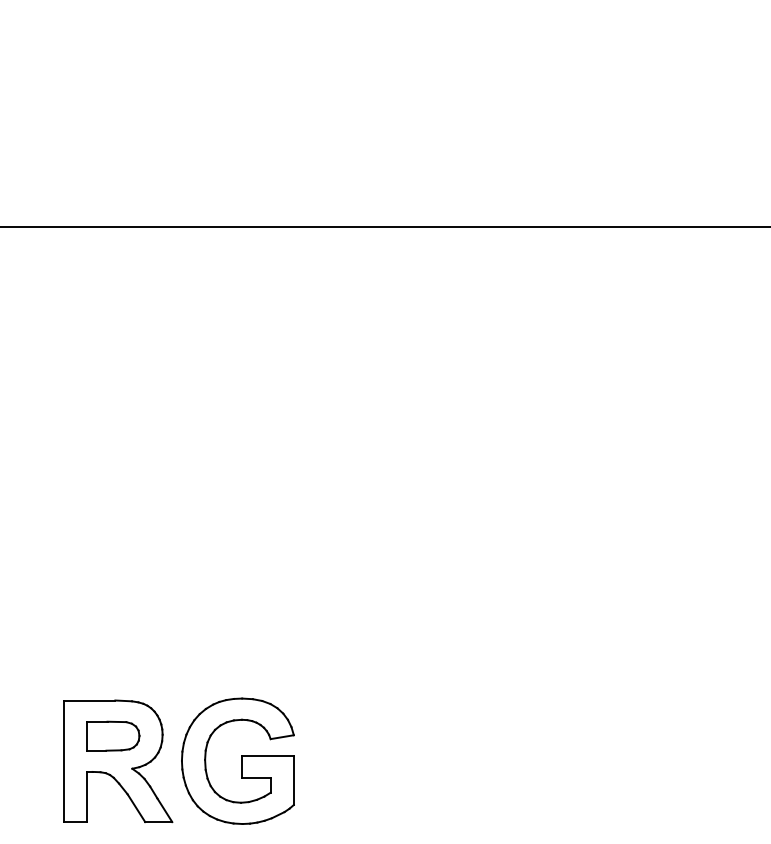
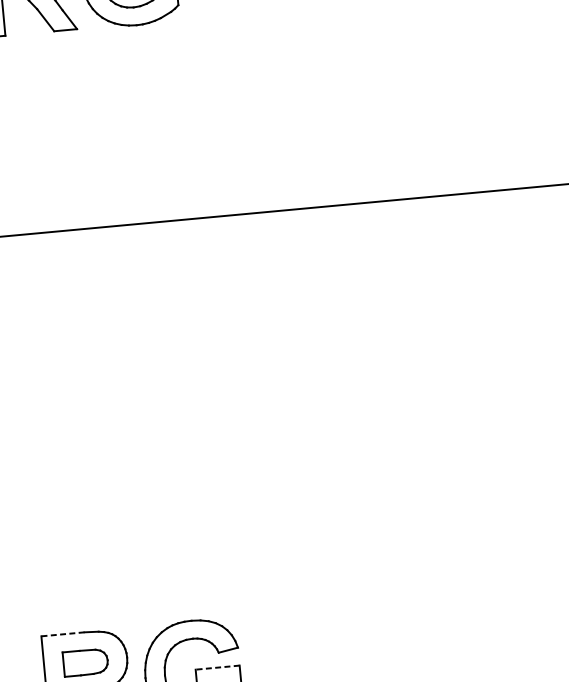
line: (89, 700) -> (62, 634), solid -> dashed
line: (267, 756) -> (217, 667), solid -> dashed

